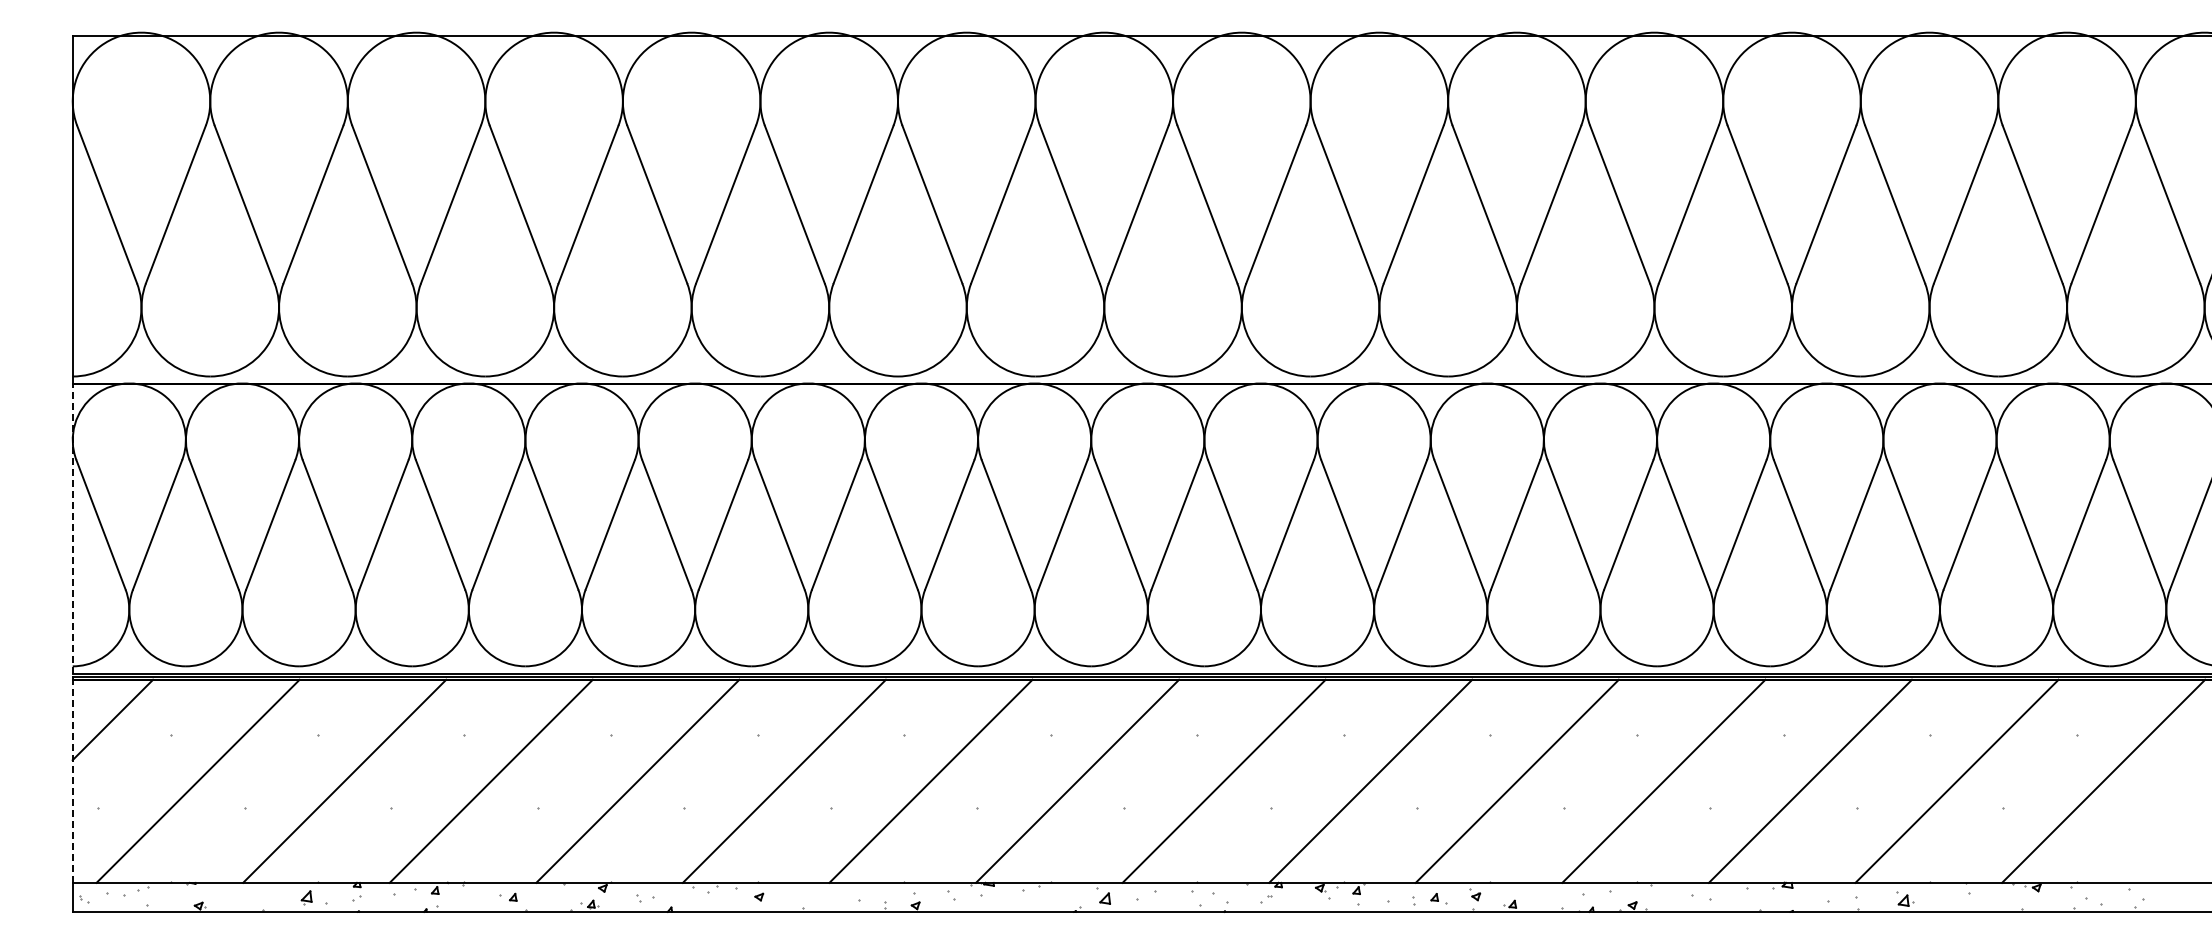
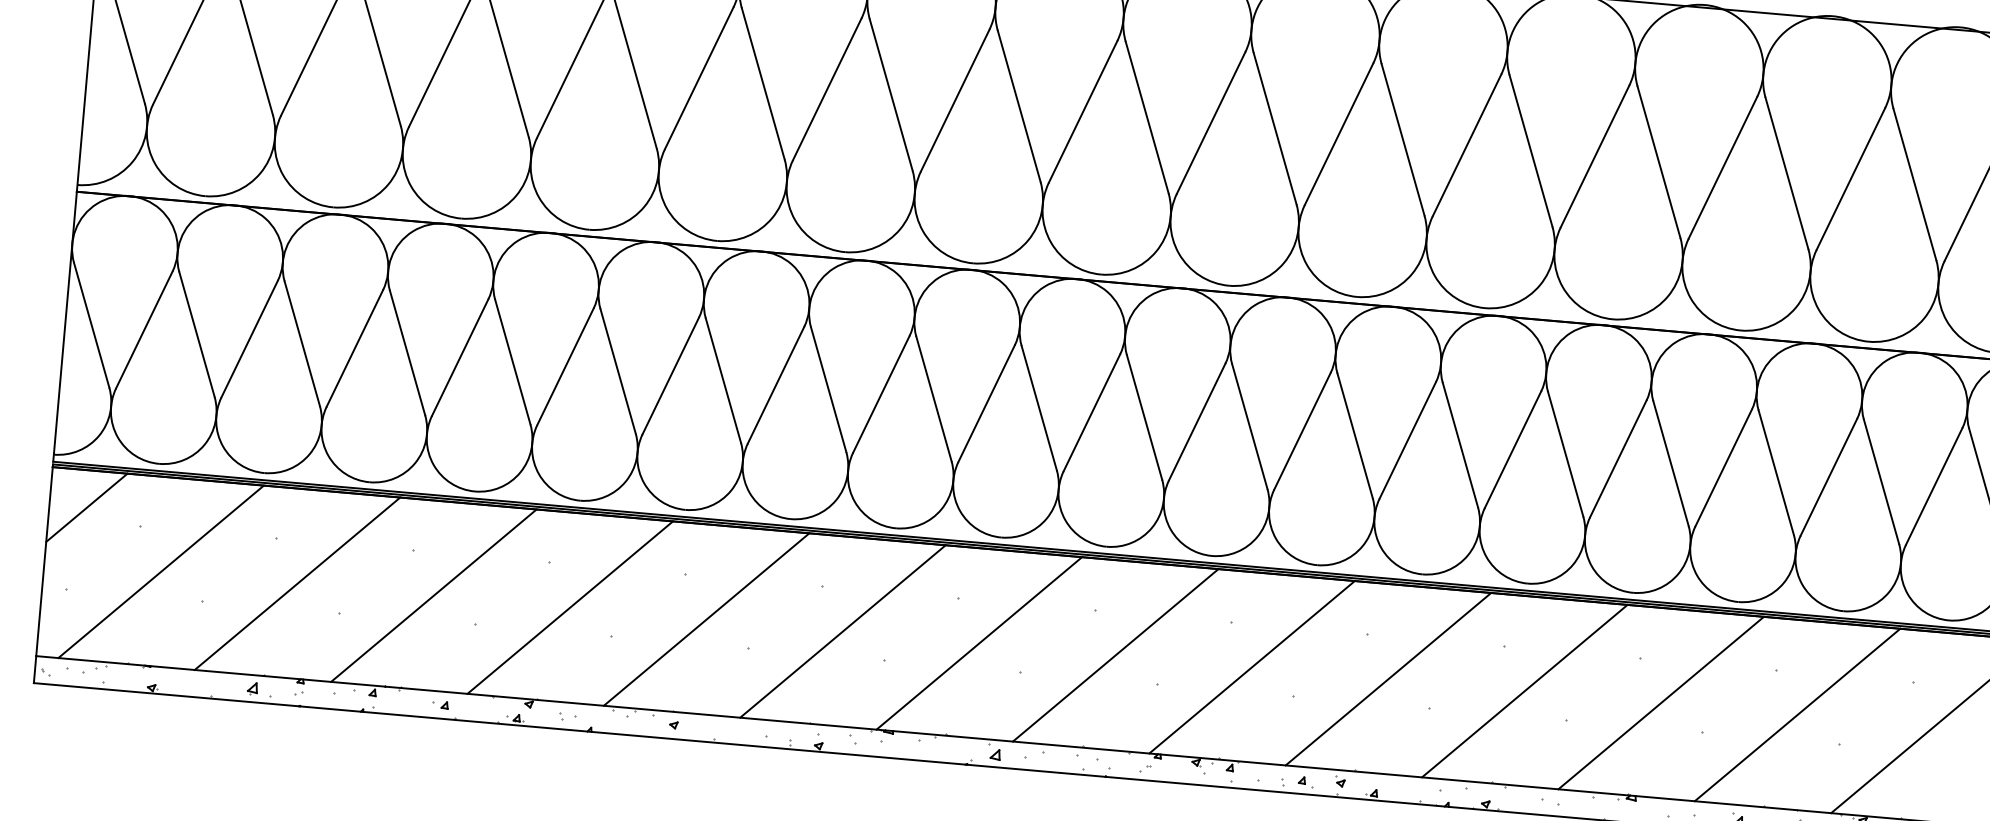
line: (72, 528) -> (64, 326), dashed -> solid
line: (72, 781) -> (44, 561), dashed -> solid

